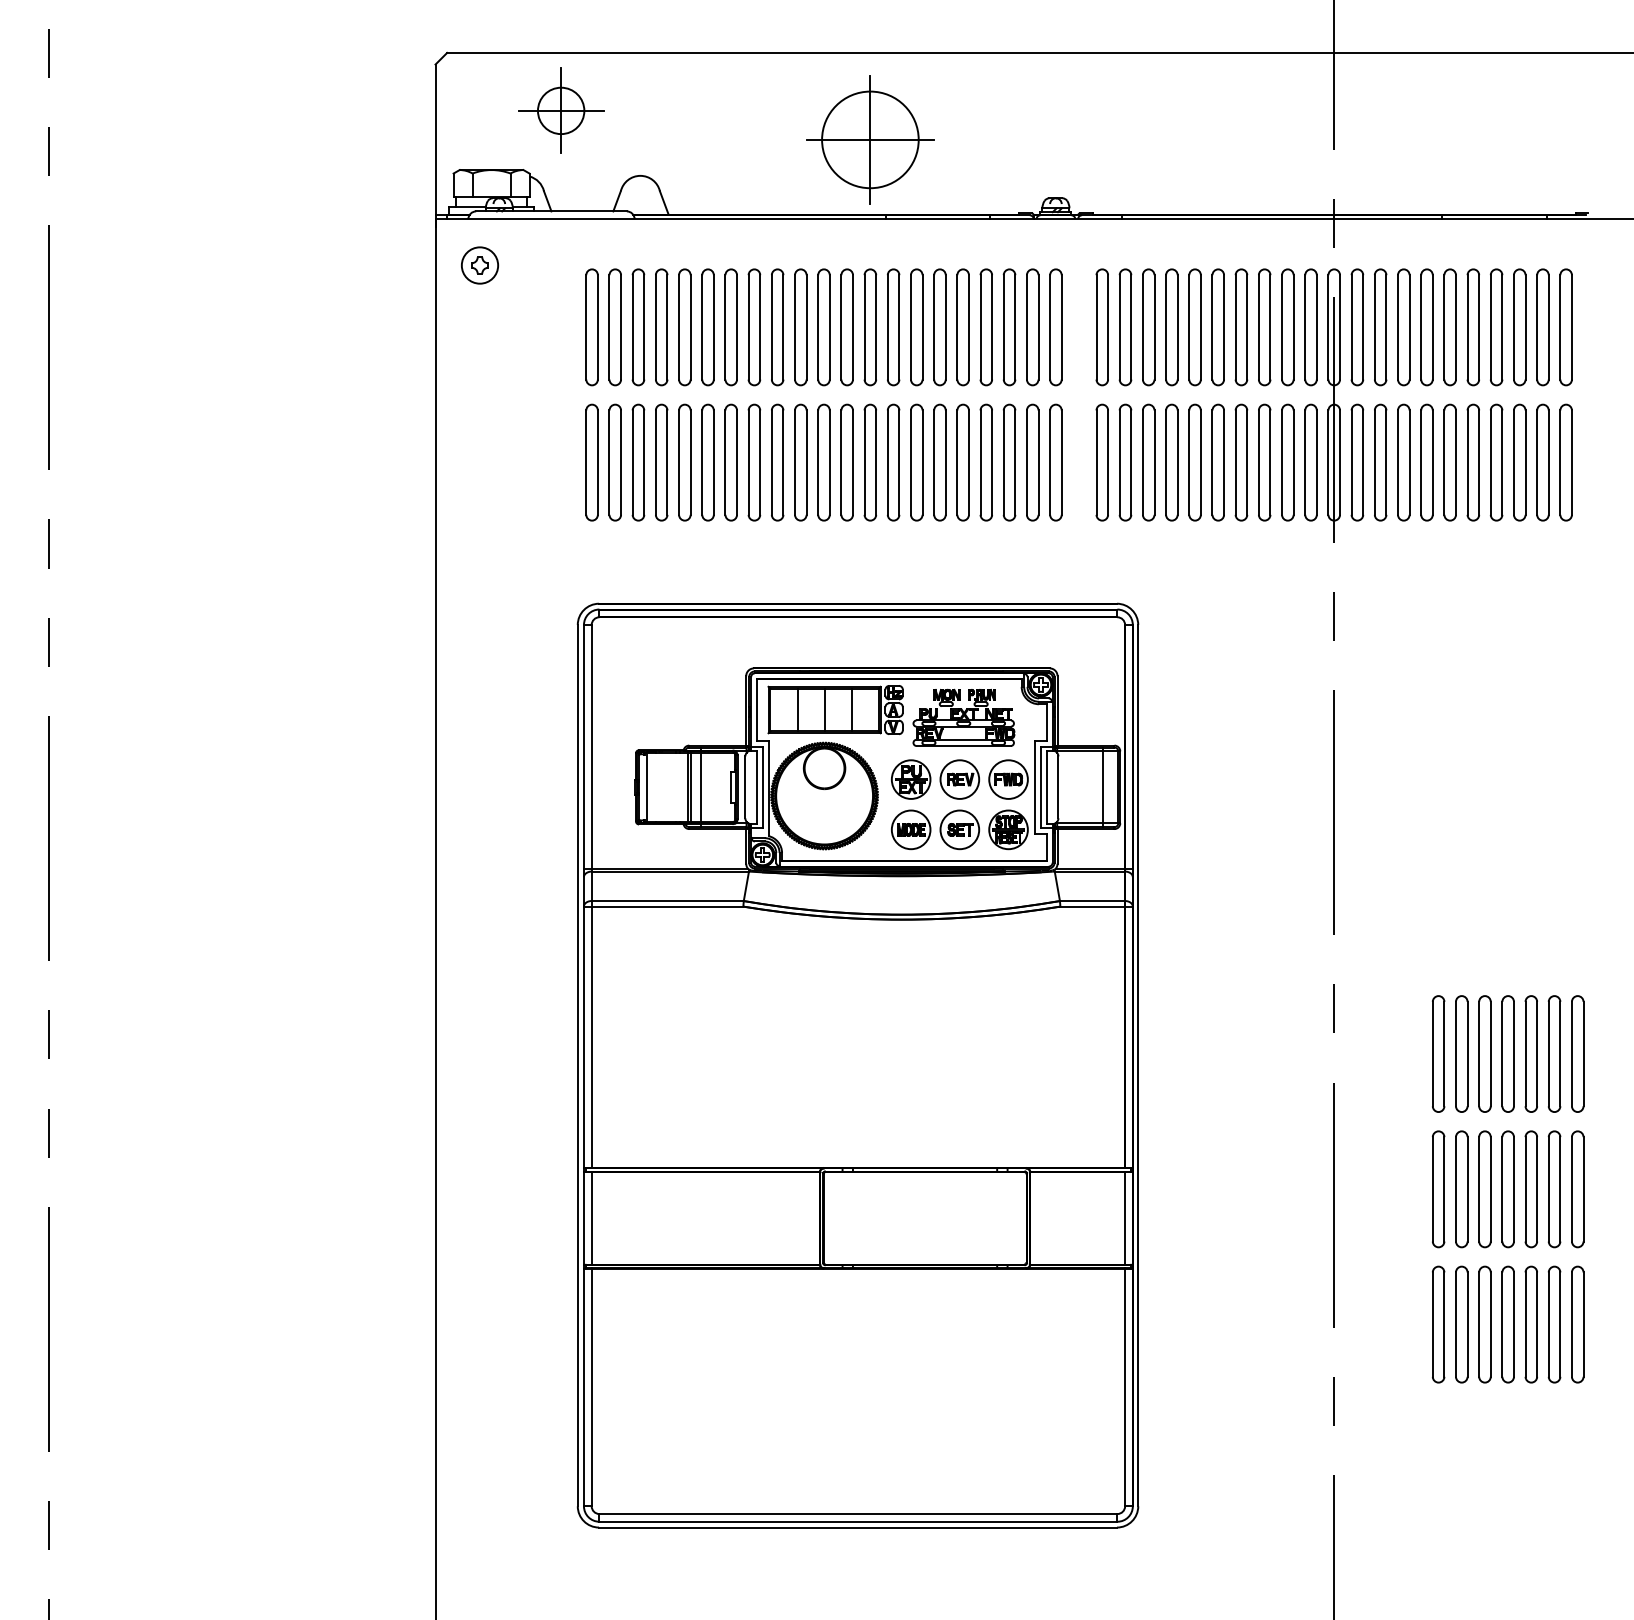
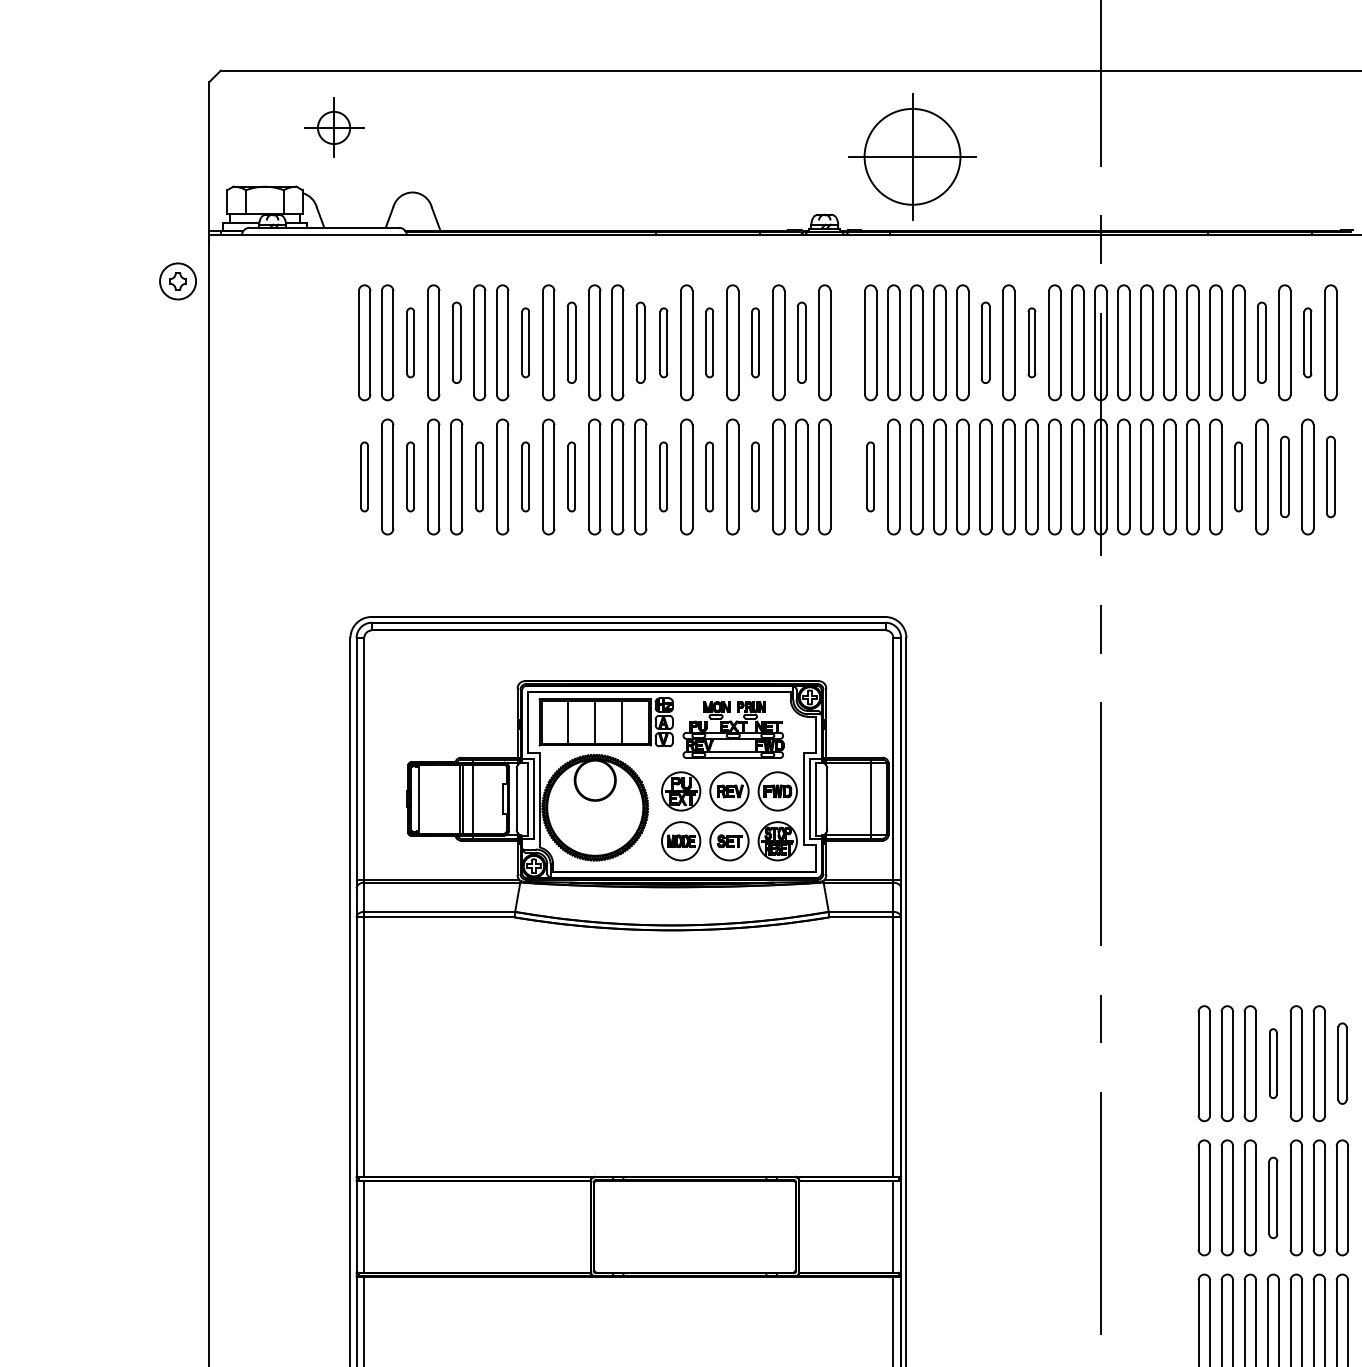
part: (561, 110) -> (334, 127), size x0.7
part: (870, 139) -> (912, 156), moved
part: (480, 265) -> (178, 281), moved
part: (638, 327) -> (410, 342), size x0.6
part: (684, 327) -> (456, 342), size x0.7
part: (754, 327) -> (525, 342), size x0.6
part: (800, 327) -> (571, 342), size x0.7
part: (869, 327) -> (639, 342), size x0.7
part: (893, 327) -> (663, 342), size x0.6
part: (939, 327) -> (709, 342), size x0.6
part: (985, 327) -> (754, 342), size x0.6
part: (1032, 327) -> (801, 342), size x0.7
part: (1217, 327) -> (985, 342), size x0.7
part: (1264, 327) -> (1031, 342), size x0.6
part: (1496, 327) -> (1261, 342), size x0.7
part: (1542, 327) -> (1307, 342), size x0.6
part: (591, 462) -> (364, 476), size x0.6
part: (638, 462) -> (410, 476), size x0.6
part: (707, 462) -> (479, 476), size x0.6
part: (754, 462) -> (525, 476), size x0.6
part: (800, 462) -> (571, 476), size x0.6
part: (893, 462) -> (663, 476), size x0.6
part: (939, 462) -> (709, 476), size x0.6
part: (985, 462) -> (754, 476), size x0.6
part: (1101, 462) -> (869, 476), size x0.6
part: (1472, 462) -> (1238, 476), size x0.6
part: (1519, 462) -> (1284, 476), size x0.7
part: (1565, 462) -> (1330, 476), size x0.7
part: (1507, 1053) -> (1272, 1063), size x0.6
part: (1577, 1053) -> (1342, 1063), size x0.7
part: (1507, 1189) -> (1272, 1198), size x0.7

